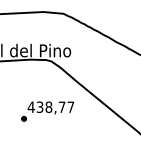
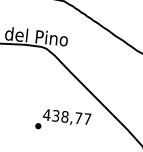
text: (47, 111) -> (63, 121), moved

